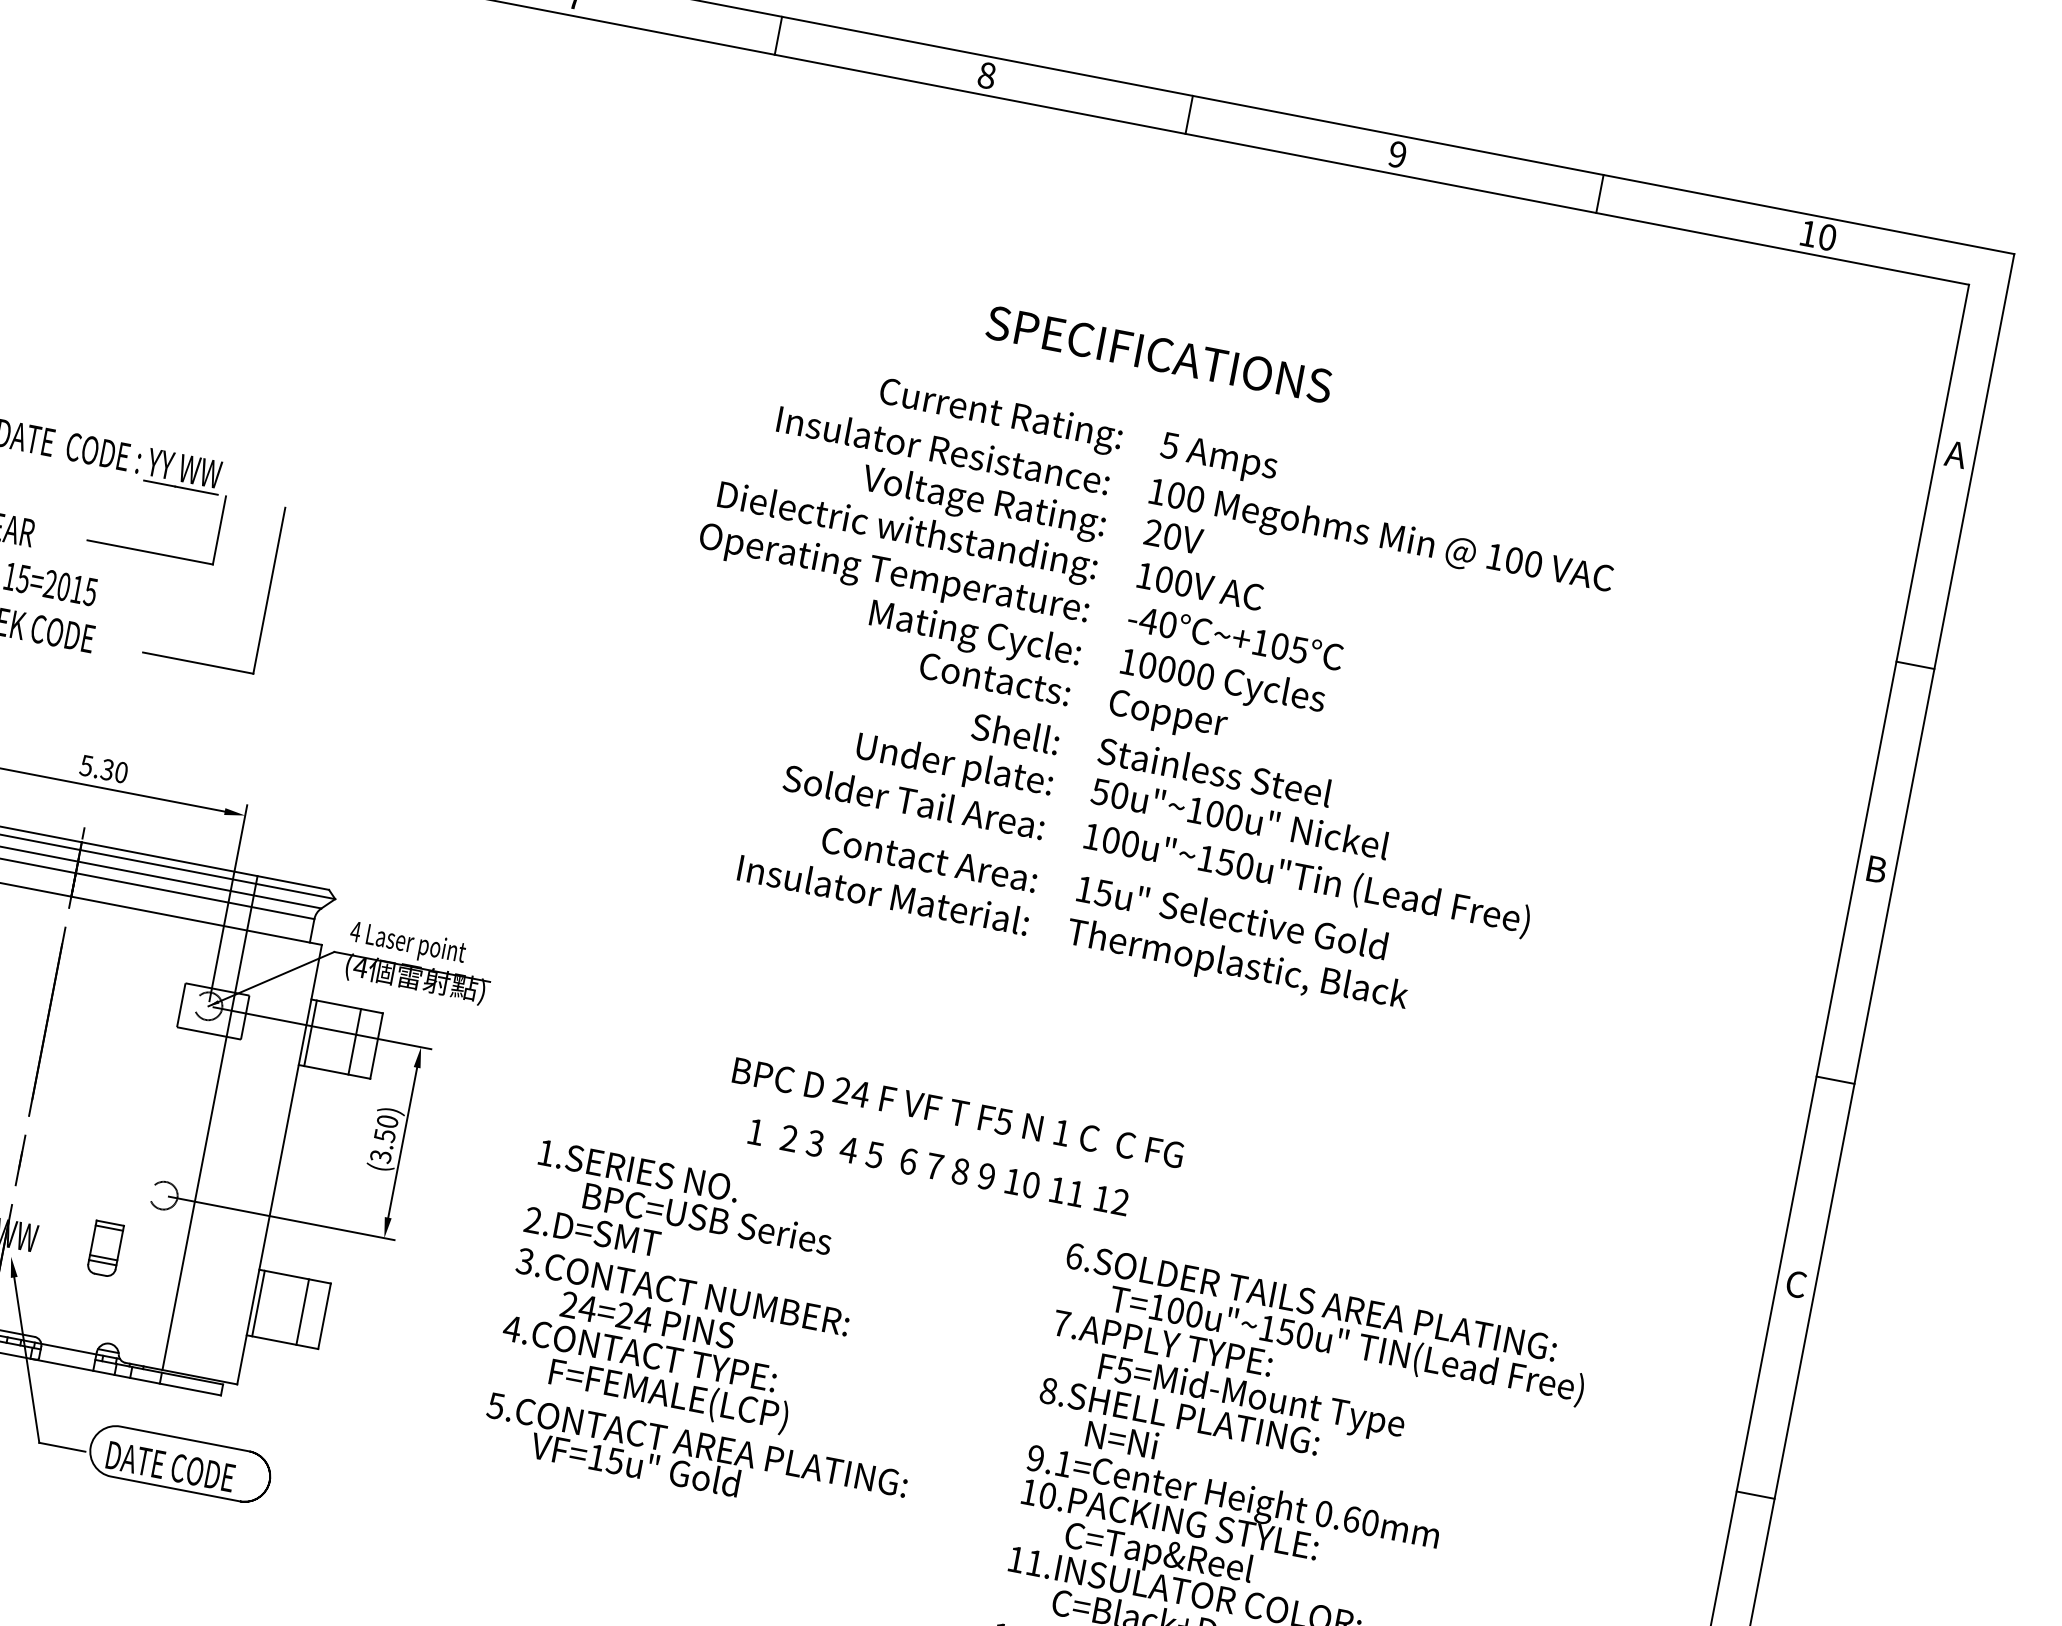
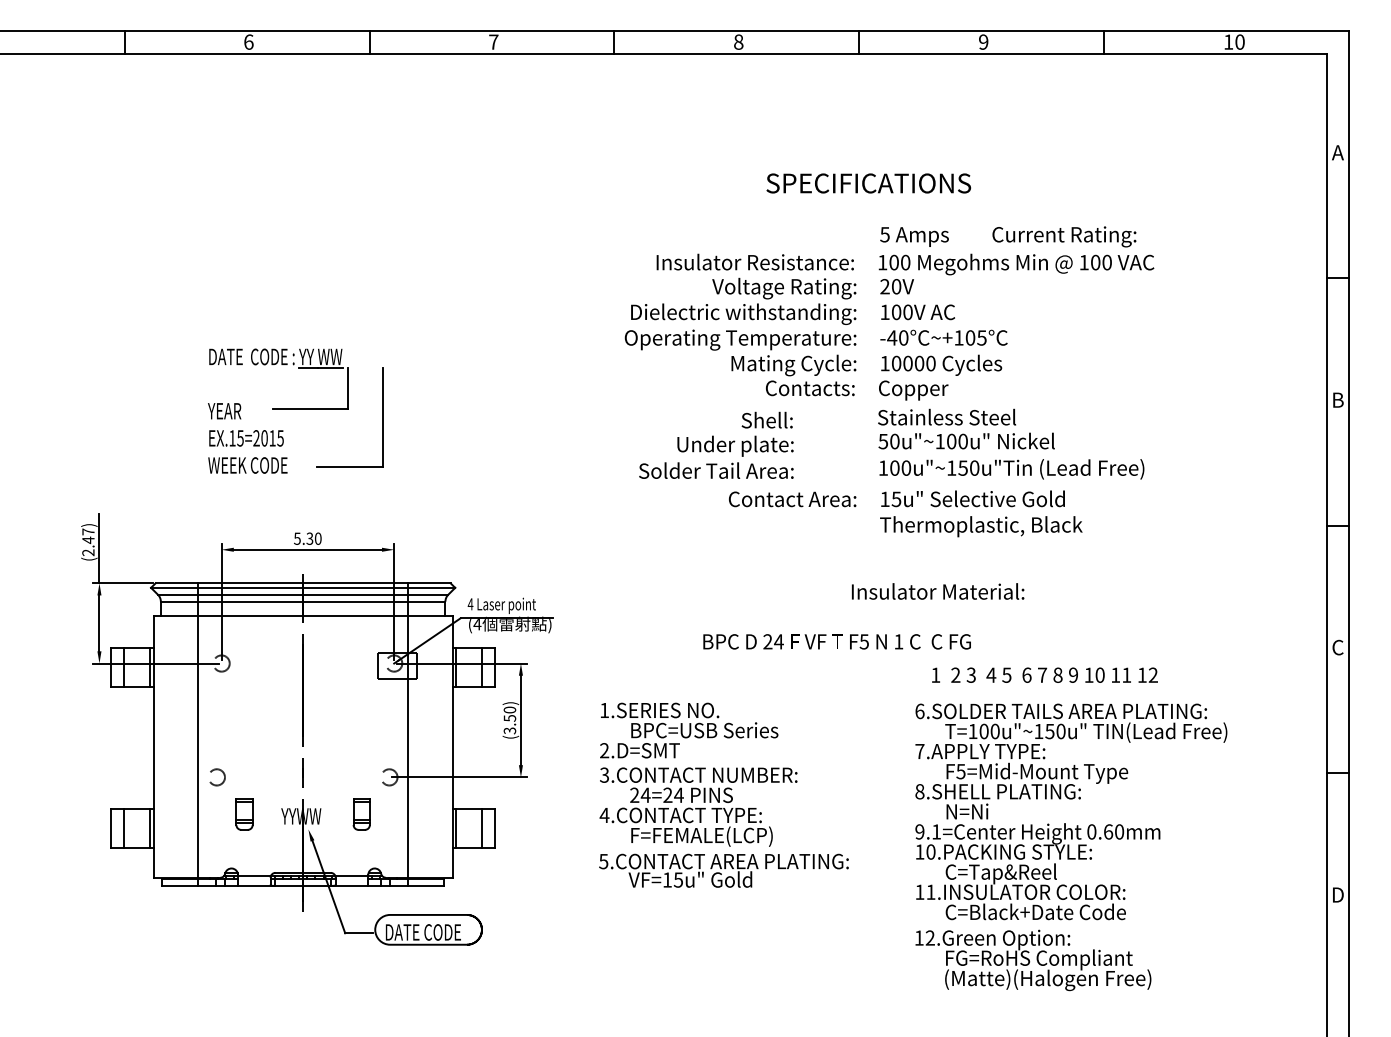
text: (1000, 416) -> (1064, 236), moved
text: (922, 757) -> (716, 444), moved
text: (882, 894) -> (937, 591), moved
text: (938, 1165) -> (1044, 674), moved

